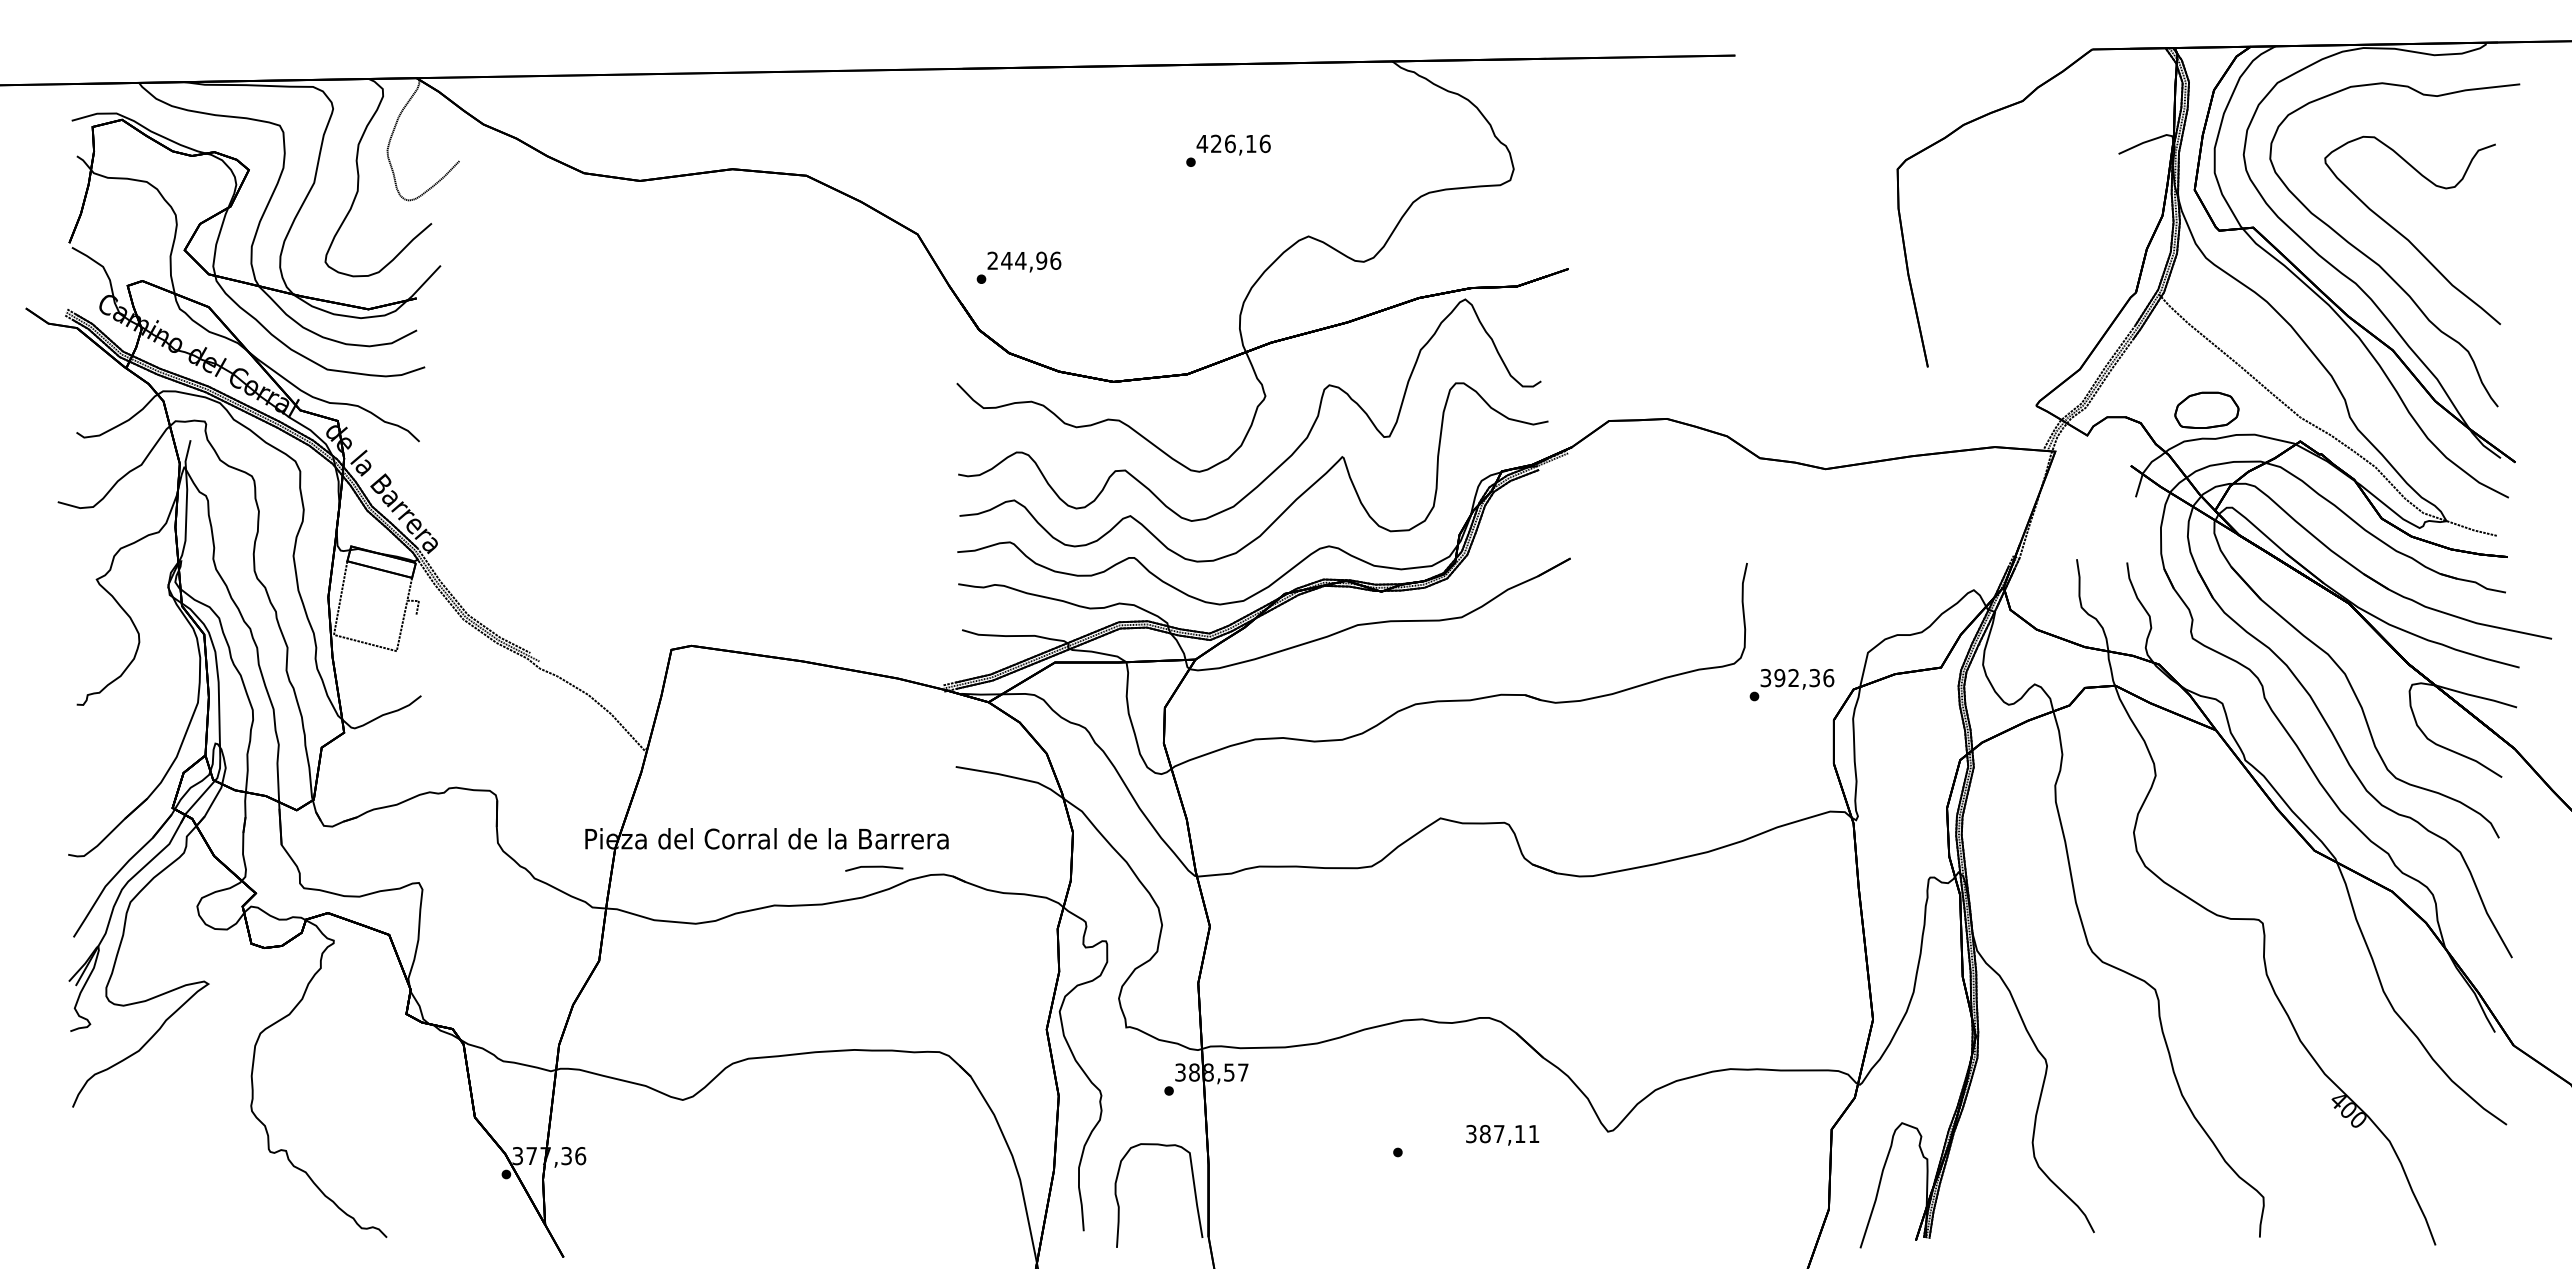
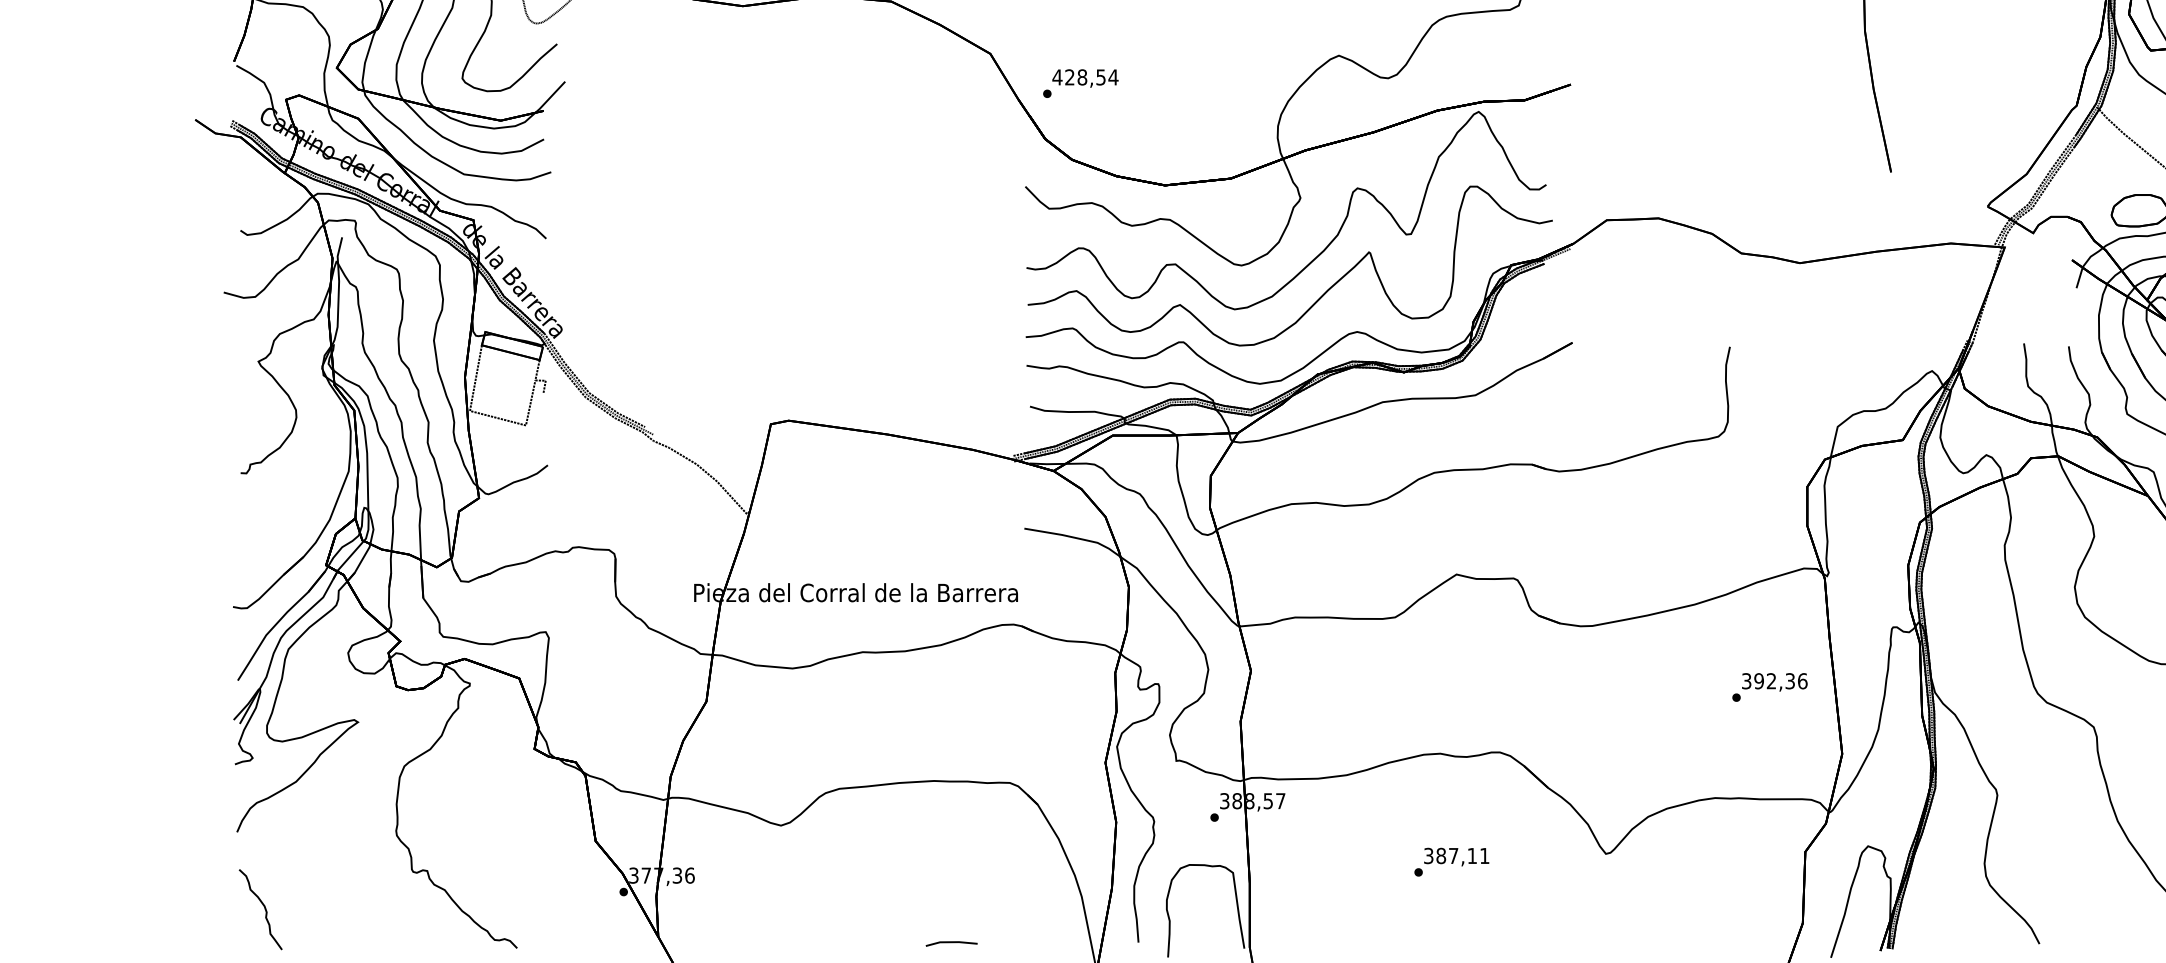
text: (1024, 260) -> (1085, 77), 244,96 -> 428,54
text: (1791, 685) -> (1769, 687), moved
line: (874, 867) -> (951, 942), moved
text: (1502, 1135) -> (1456, 857), moved
curve: (103, 1193) -> (264, 908), added

